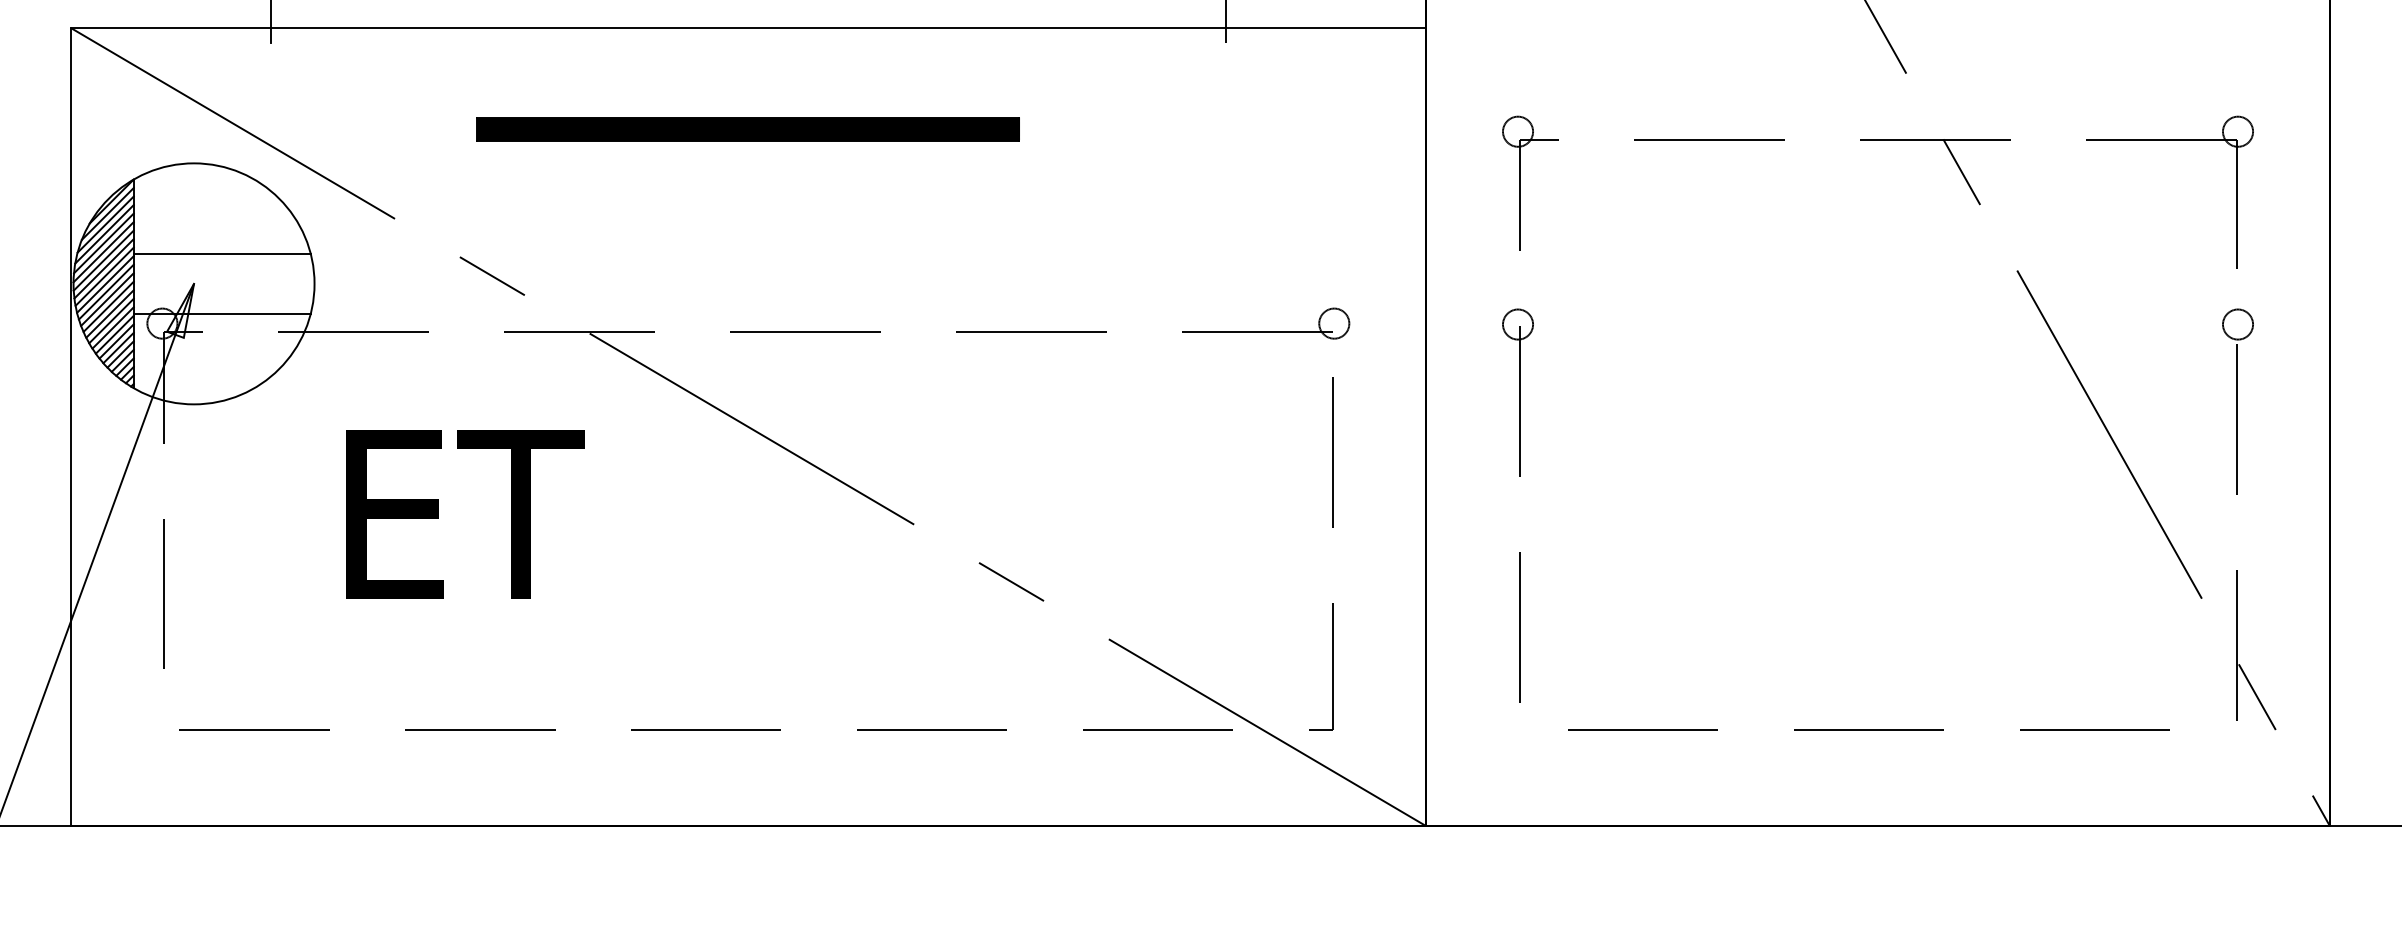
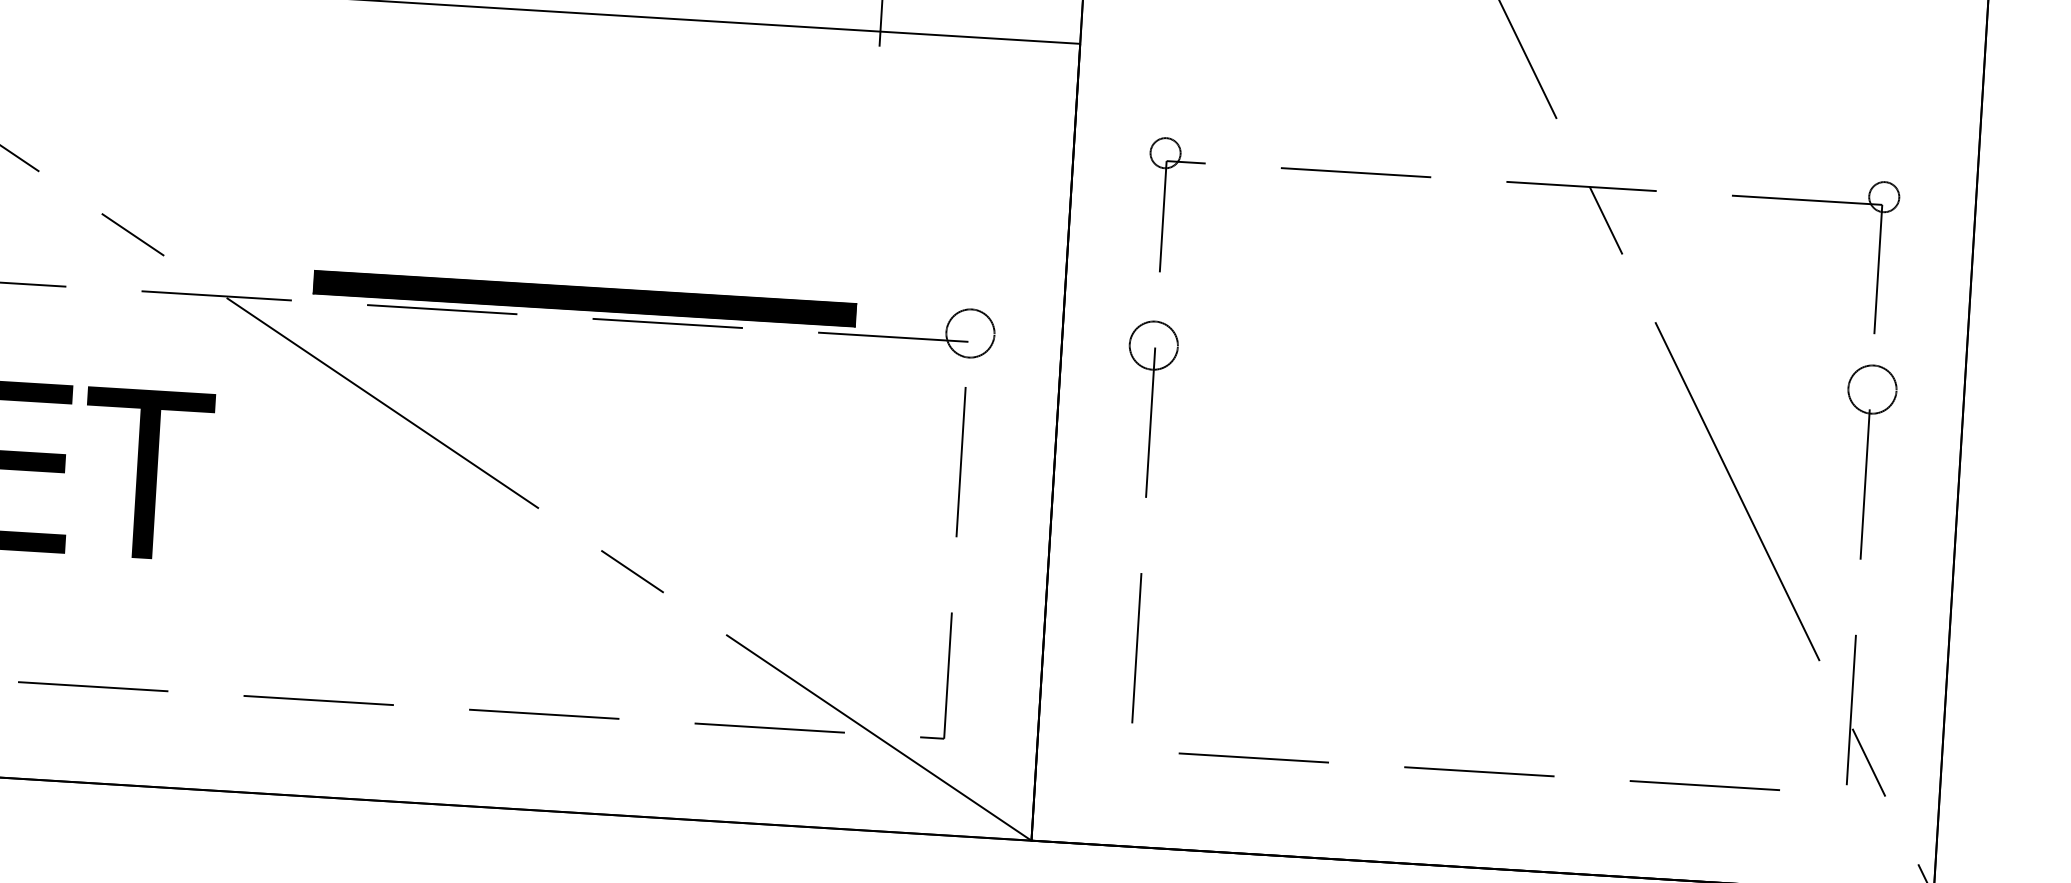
part: (747, 129) -> (584, 298), moved
circle: (1334, 323) -> (970, 333), size x1.6
circle: (1517, 324) -> (1153, 345), size x1.6
circle: (2237, 324) -> (1871, 389), size x1.6

